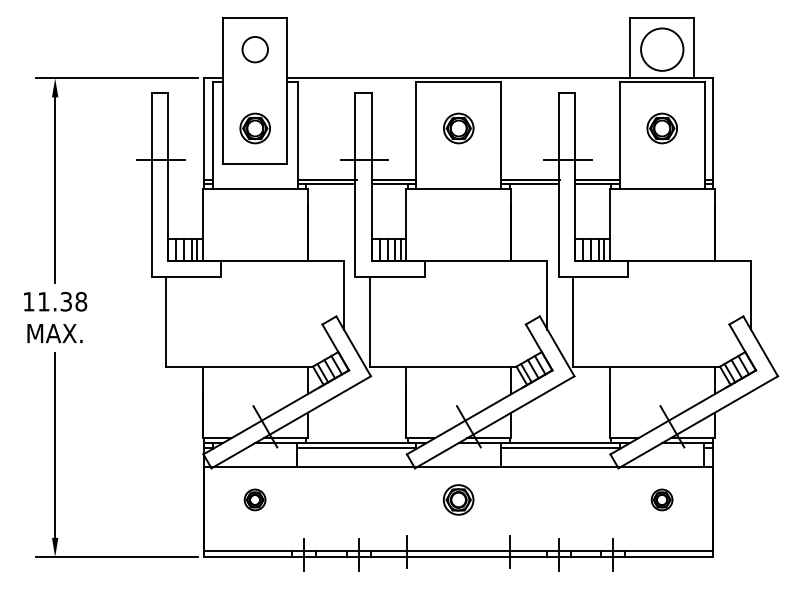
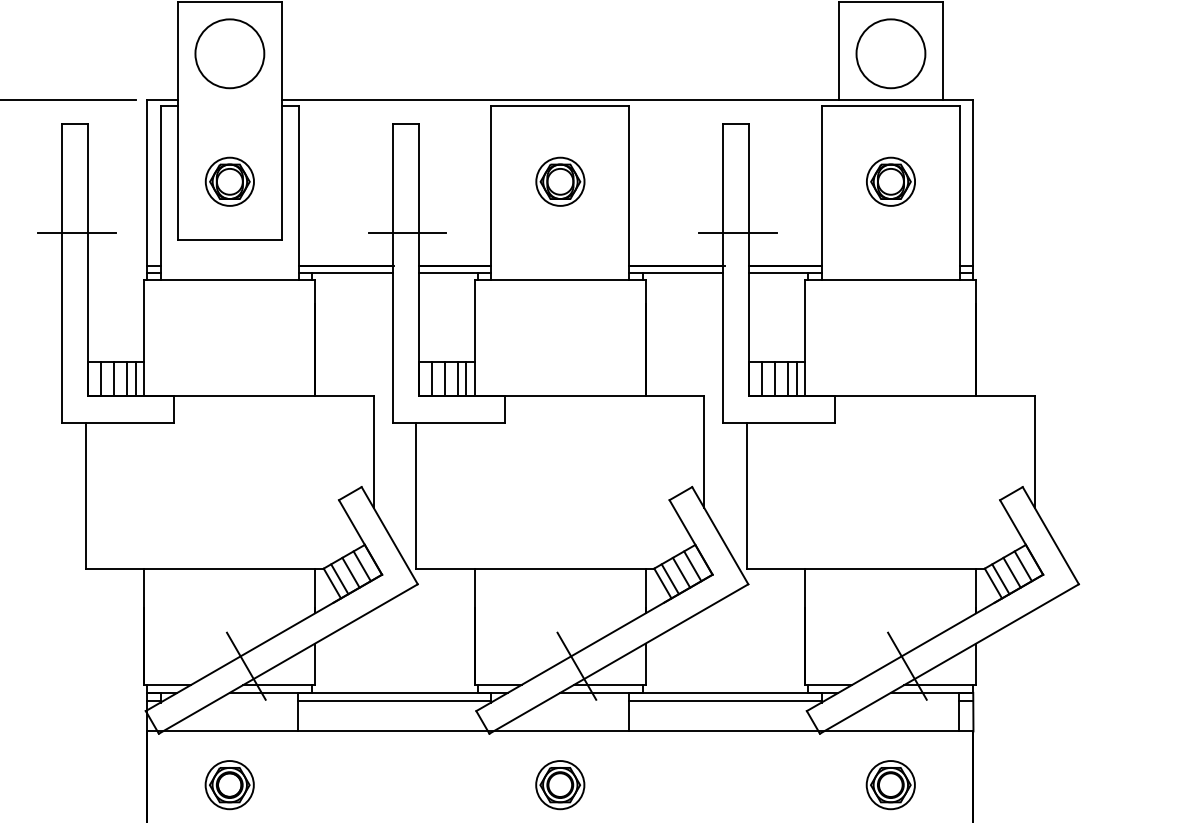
circle: (255, 49) -> (230, 53), size x1.67
part: (254, 499) -> (228, 784), size x1.43
part: (661, 499) -> (889, 784), size x1.43

